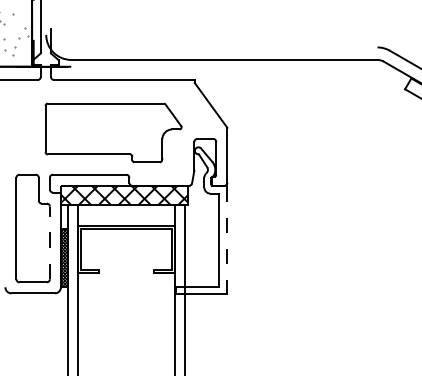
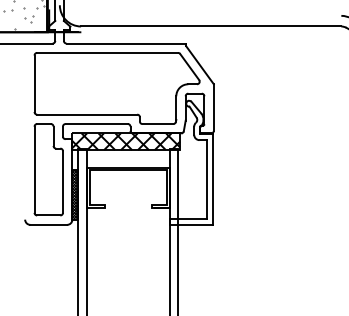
part: (113, 132) -> (117, 88), size x1.43
line: (226, 240) -> (213, 179), dashed -> solid
line: (49, 242) -> (62, 181), dashed -> solid

